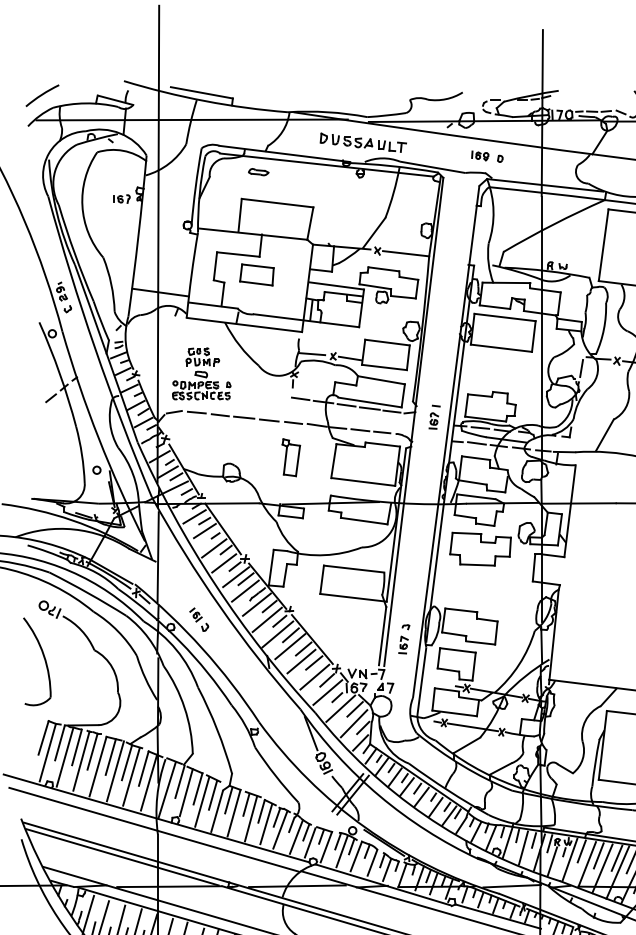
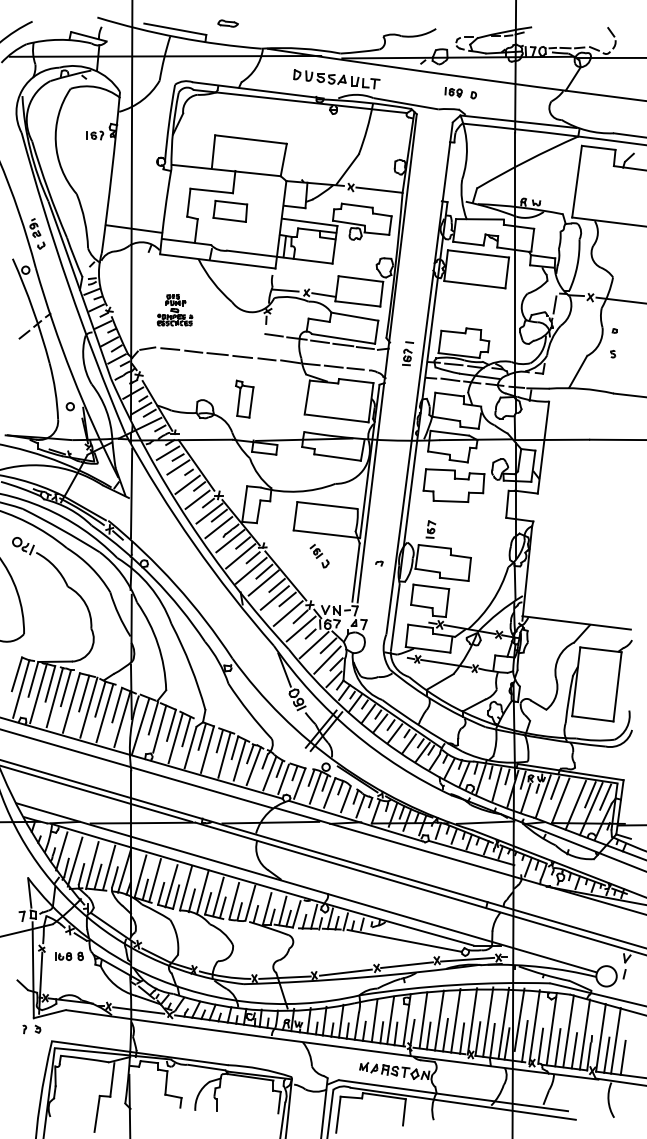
part: (258, 172) -> (227, 23), moved
part: (201, 373) -> (174, 309), size x0.6
part: (291, 457) -> (244, 398), moved
part: (199, 620) -> (319, 556), moved
part: (403, 645) -> (430, 529), moved
line: (599, 855) -> (572, 791), removed

